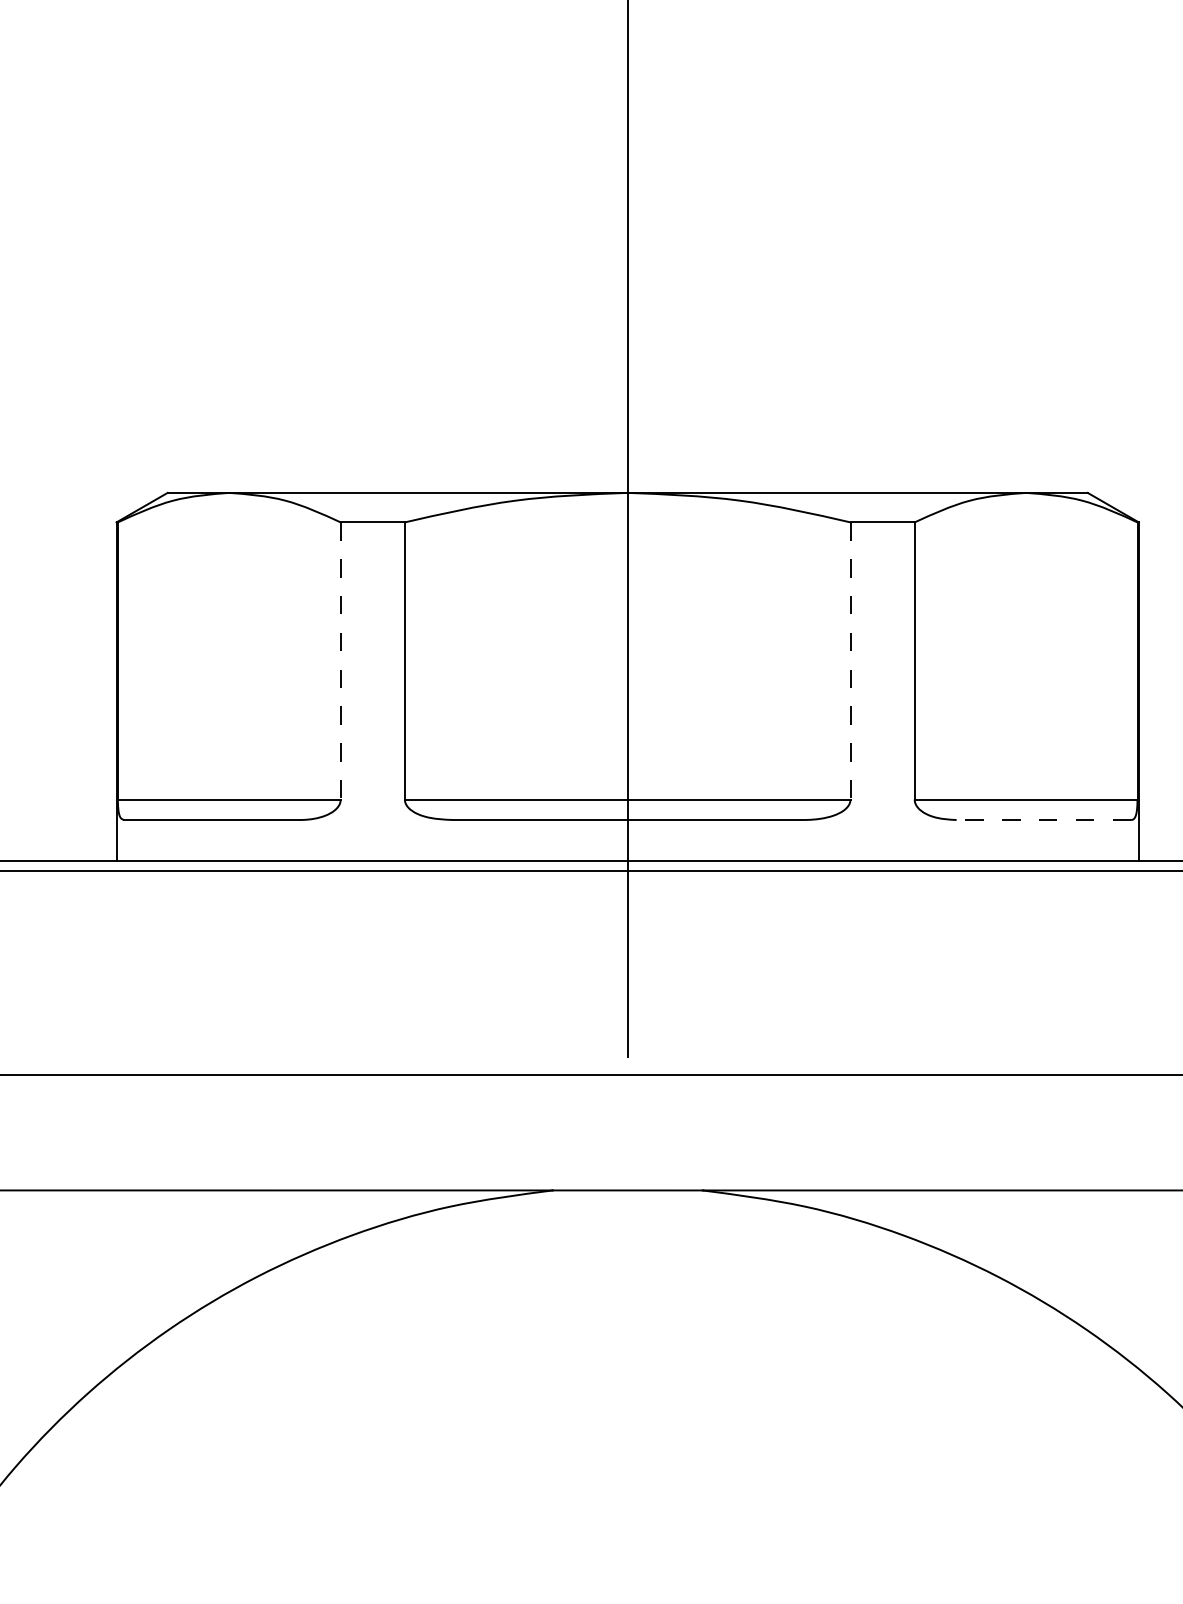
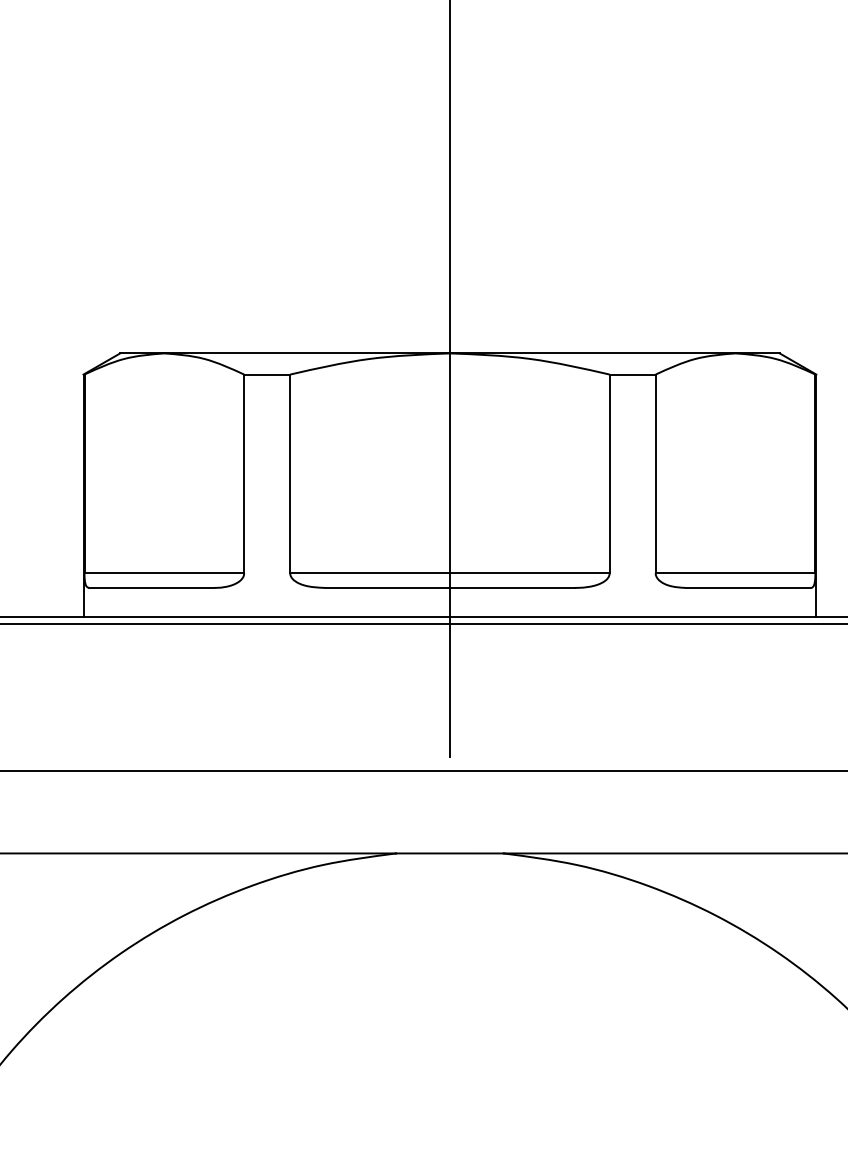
line: (341, 661) -> (244, 474), dashed -> solid
line: (850, 661) -> (609, 474), dashed -> solid
line: (1044, 819) -> (748, 587), dashed -> solid

